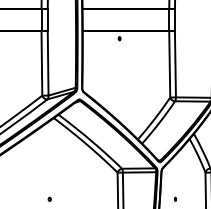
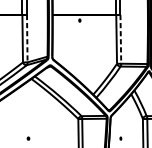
line: (48, 63) -> (27, 38), solid -> dashed
line: (175, 64) -> (120, 39), solid -> dashed

